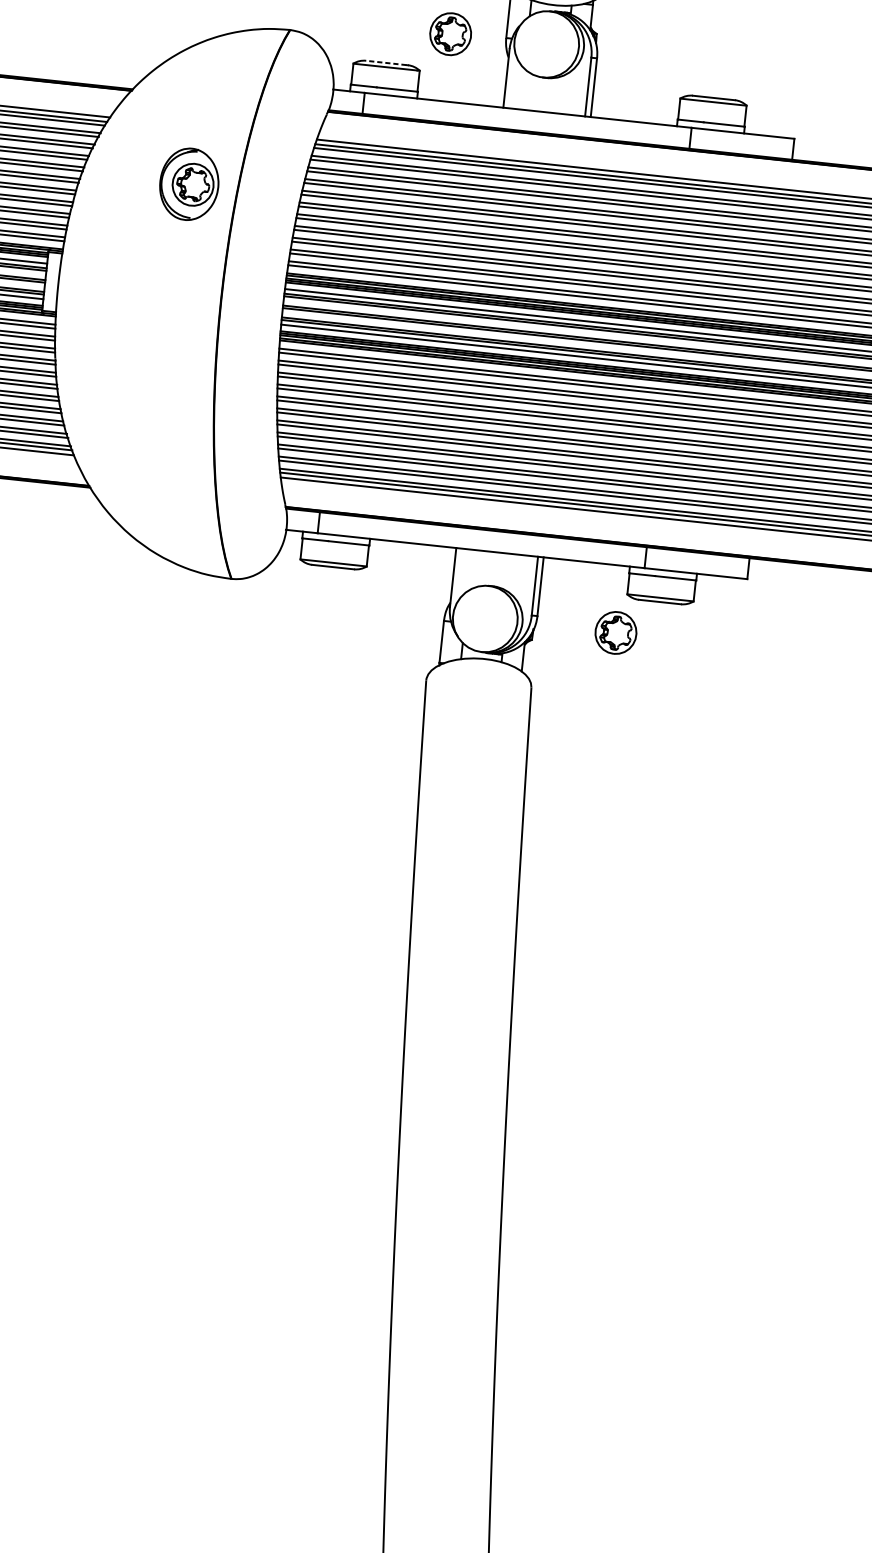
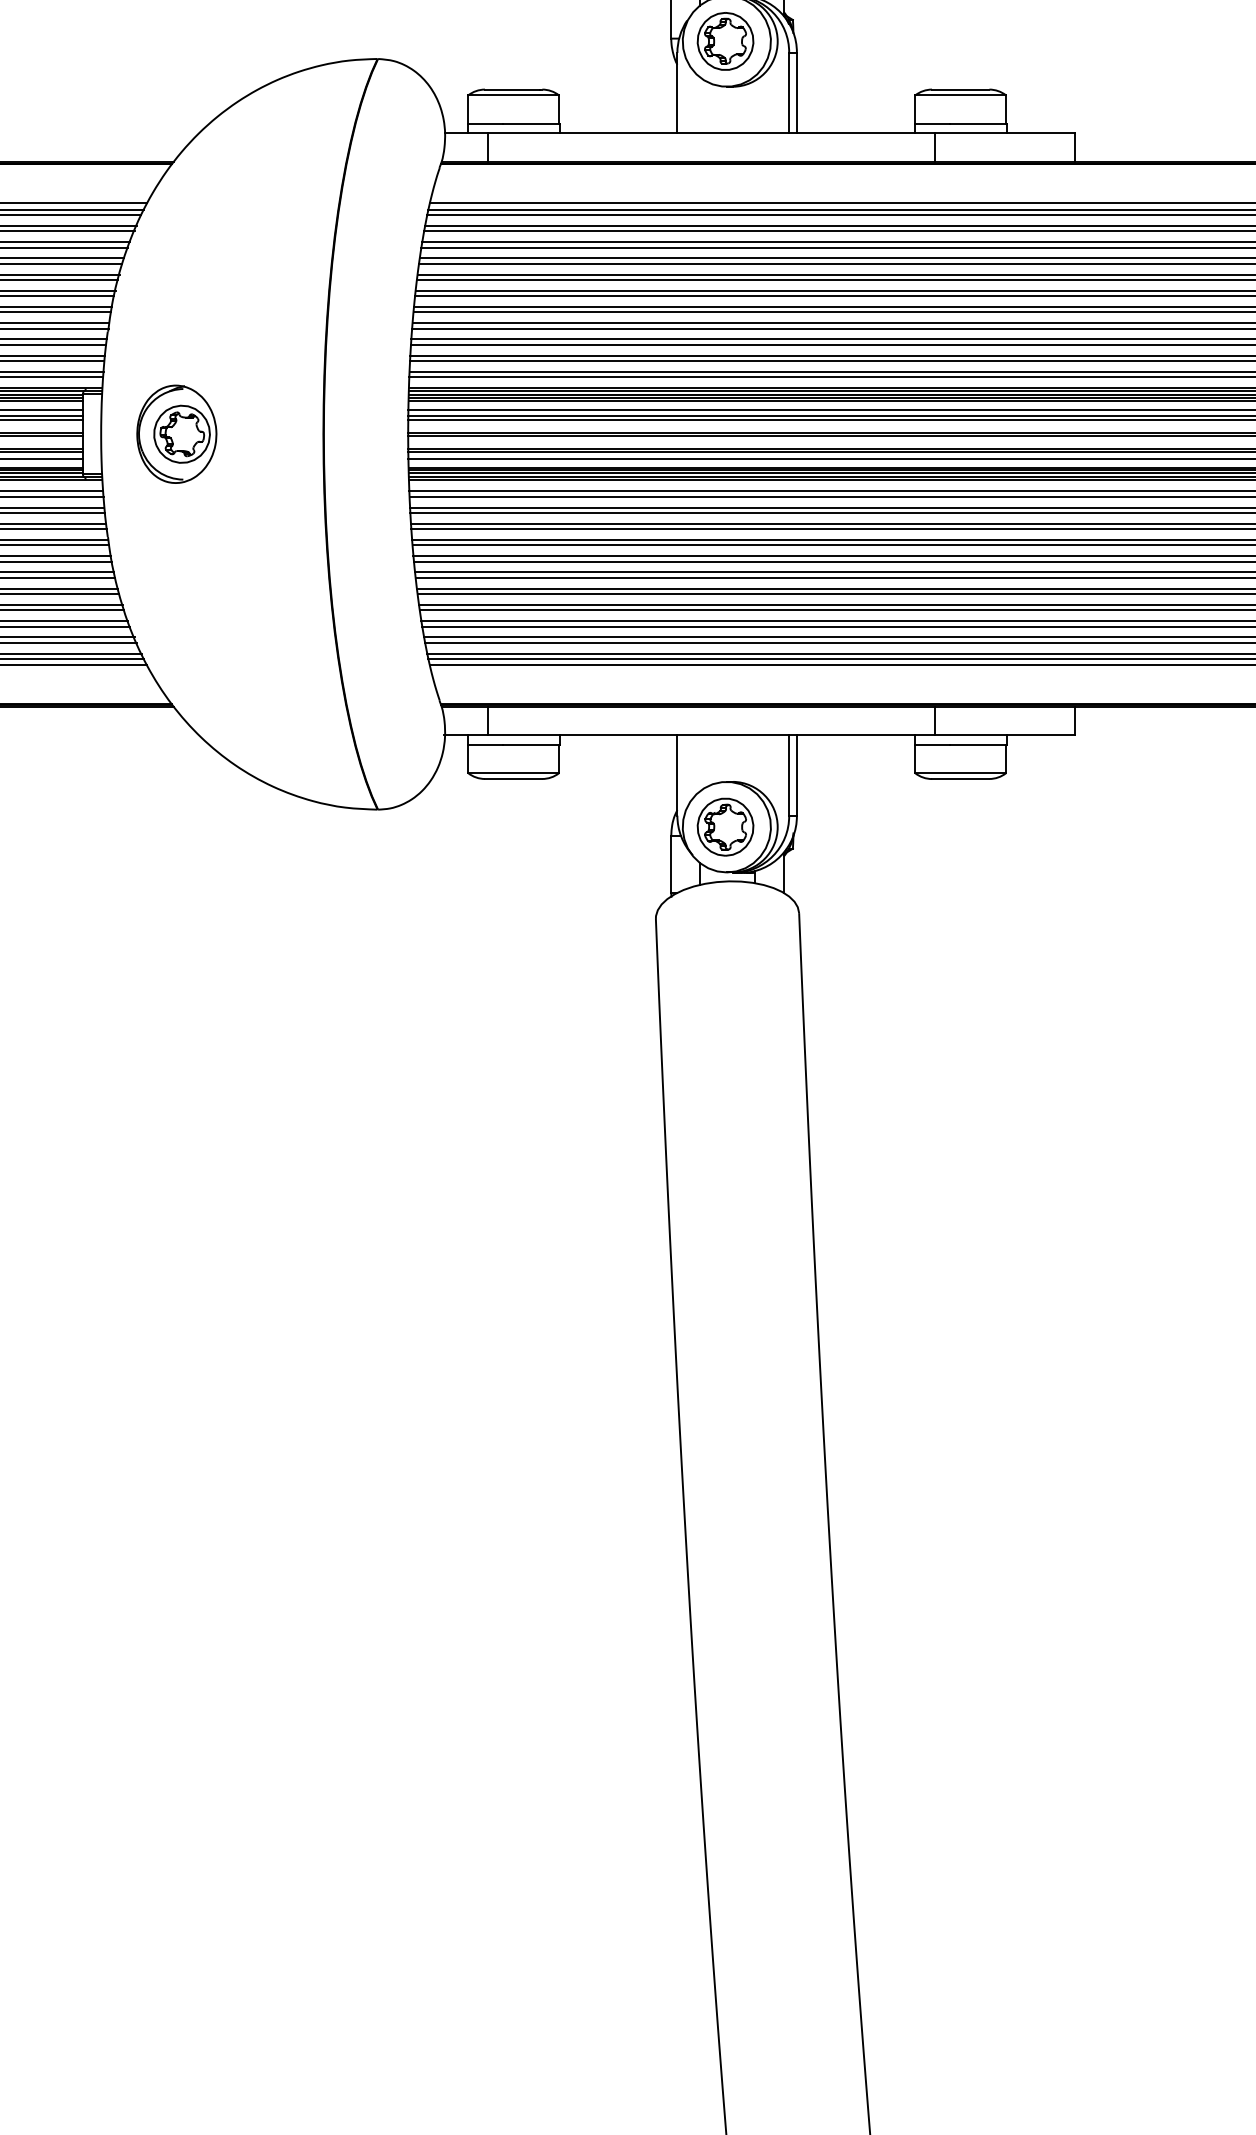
part: (450, 34) -> (725, 41), moved
line: (386, 62) -> (512, 89), dashed -> solid
part: (189, 183) -> (176, 433), moved
part: (615, 632) -> (725, 826), moved

